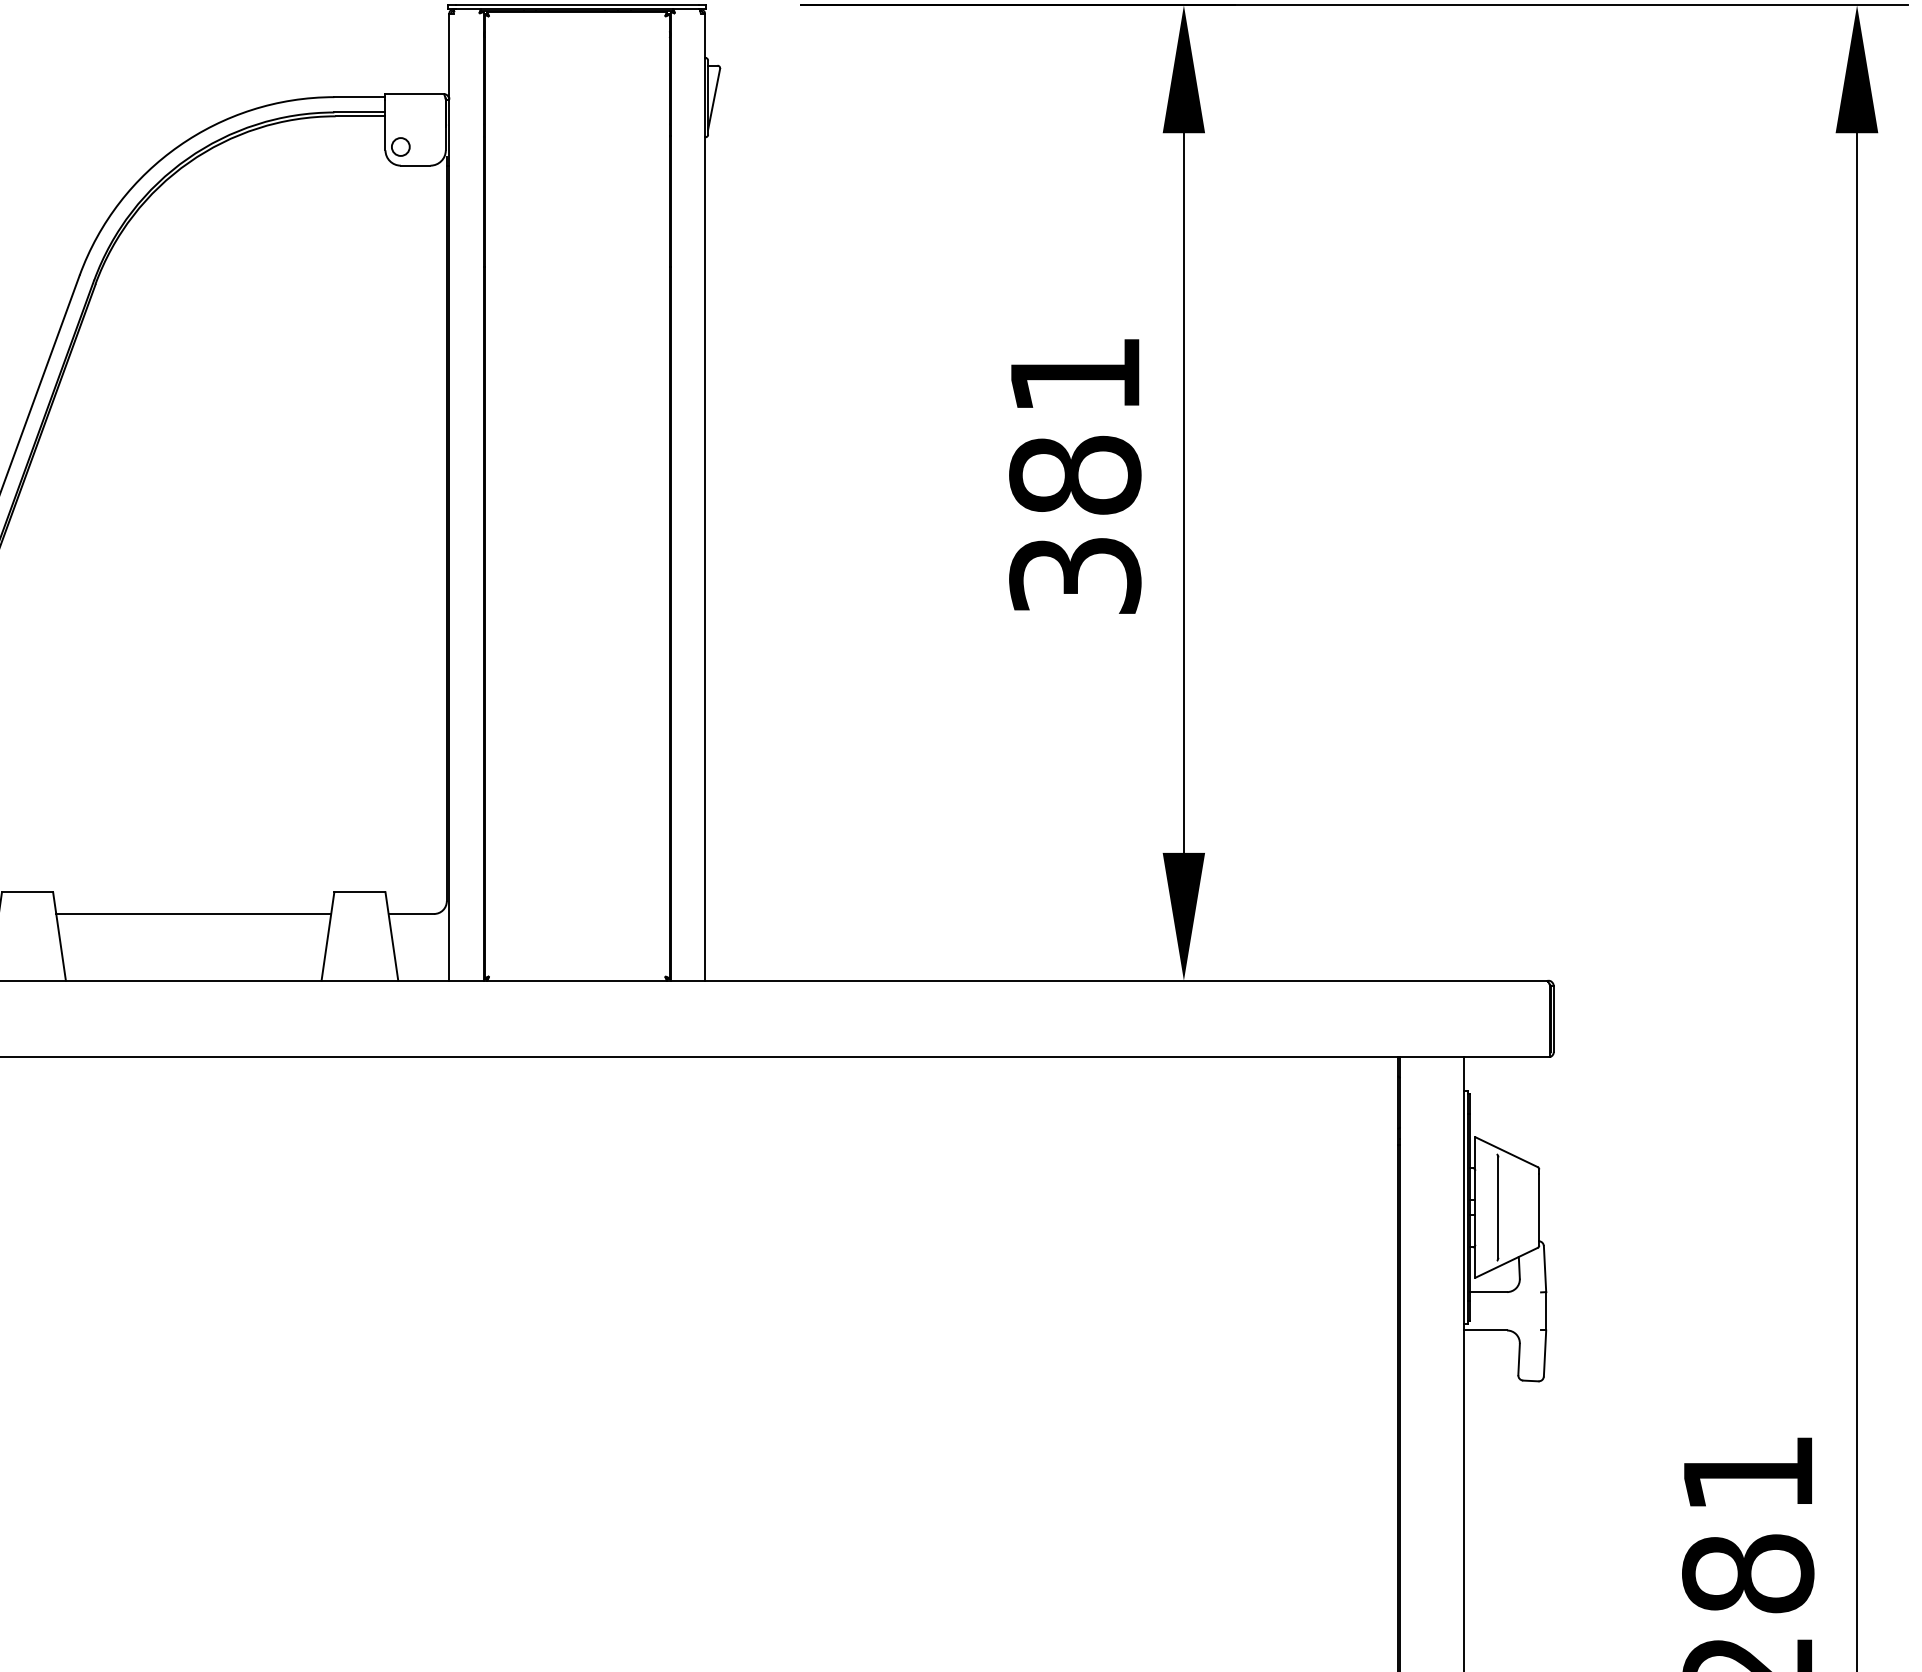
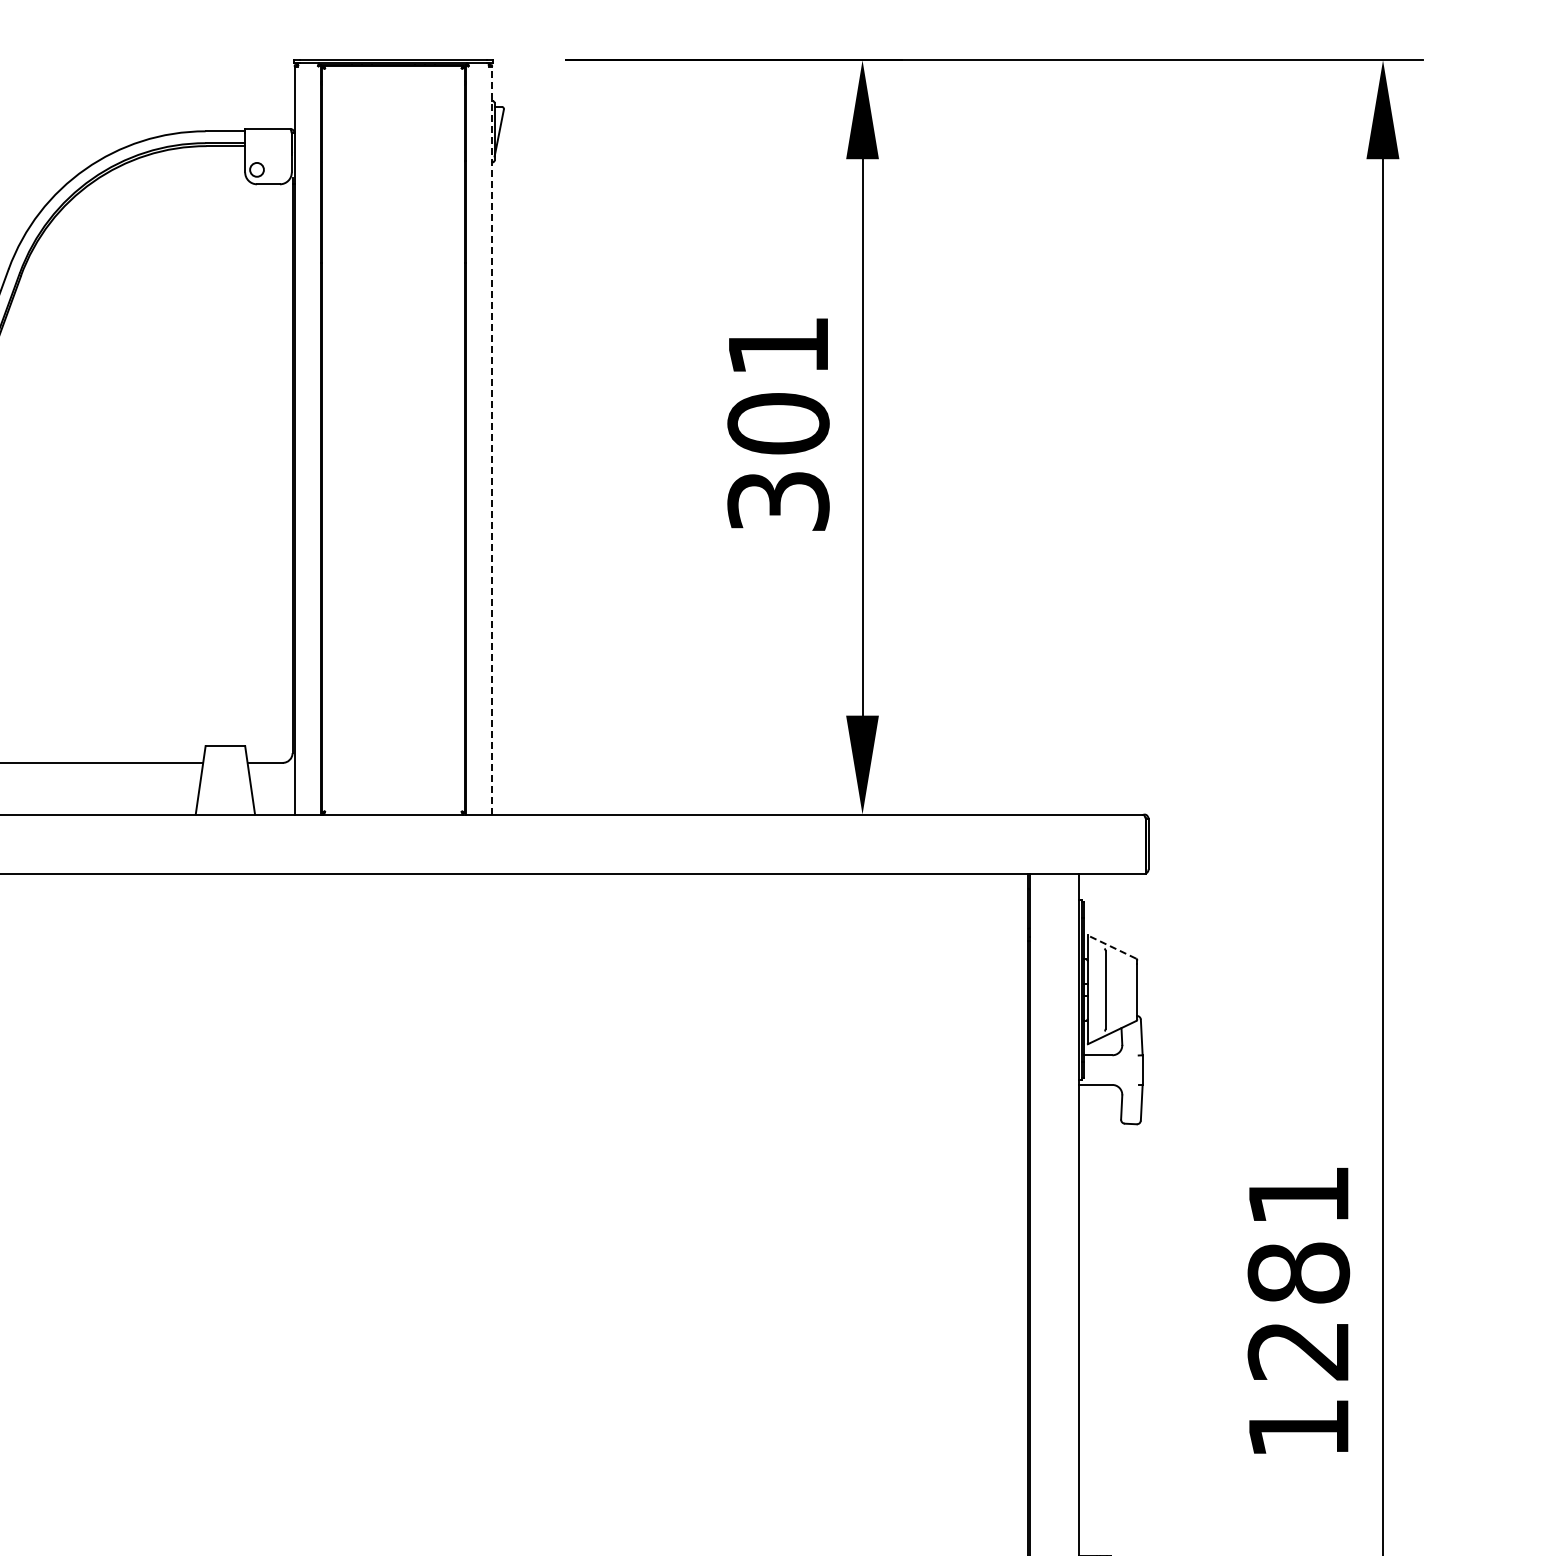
text: (1075, 475) -> (778, 423), 381 -> 301
line: (705, 497) -> (492, 440), solid -> dashed
line: (1507, 1152) -> (1112, 947), solid -> dashed

